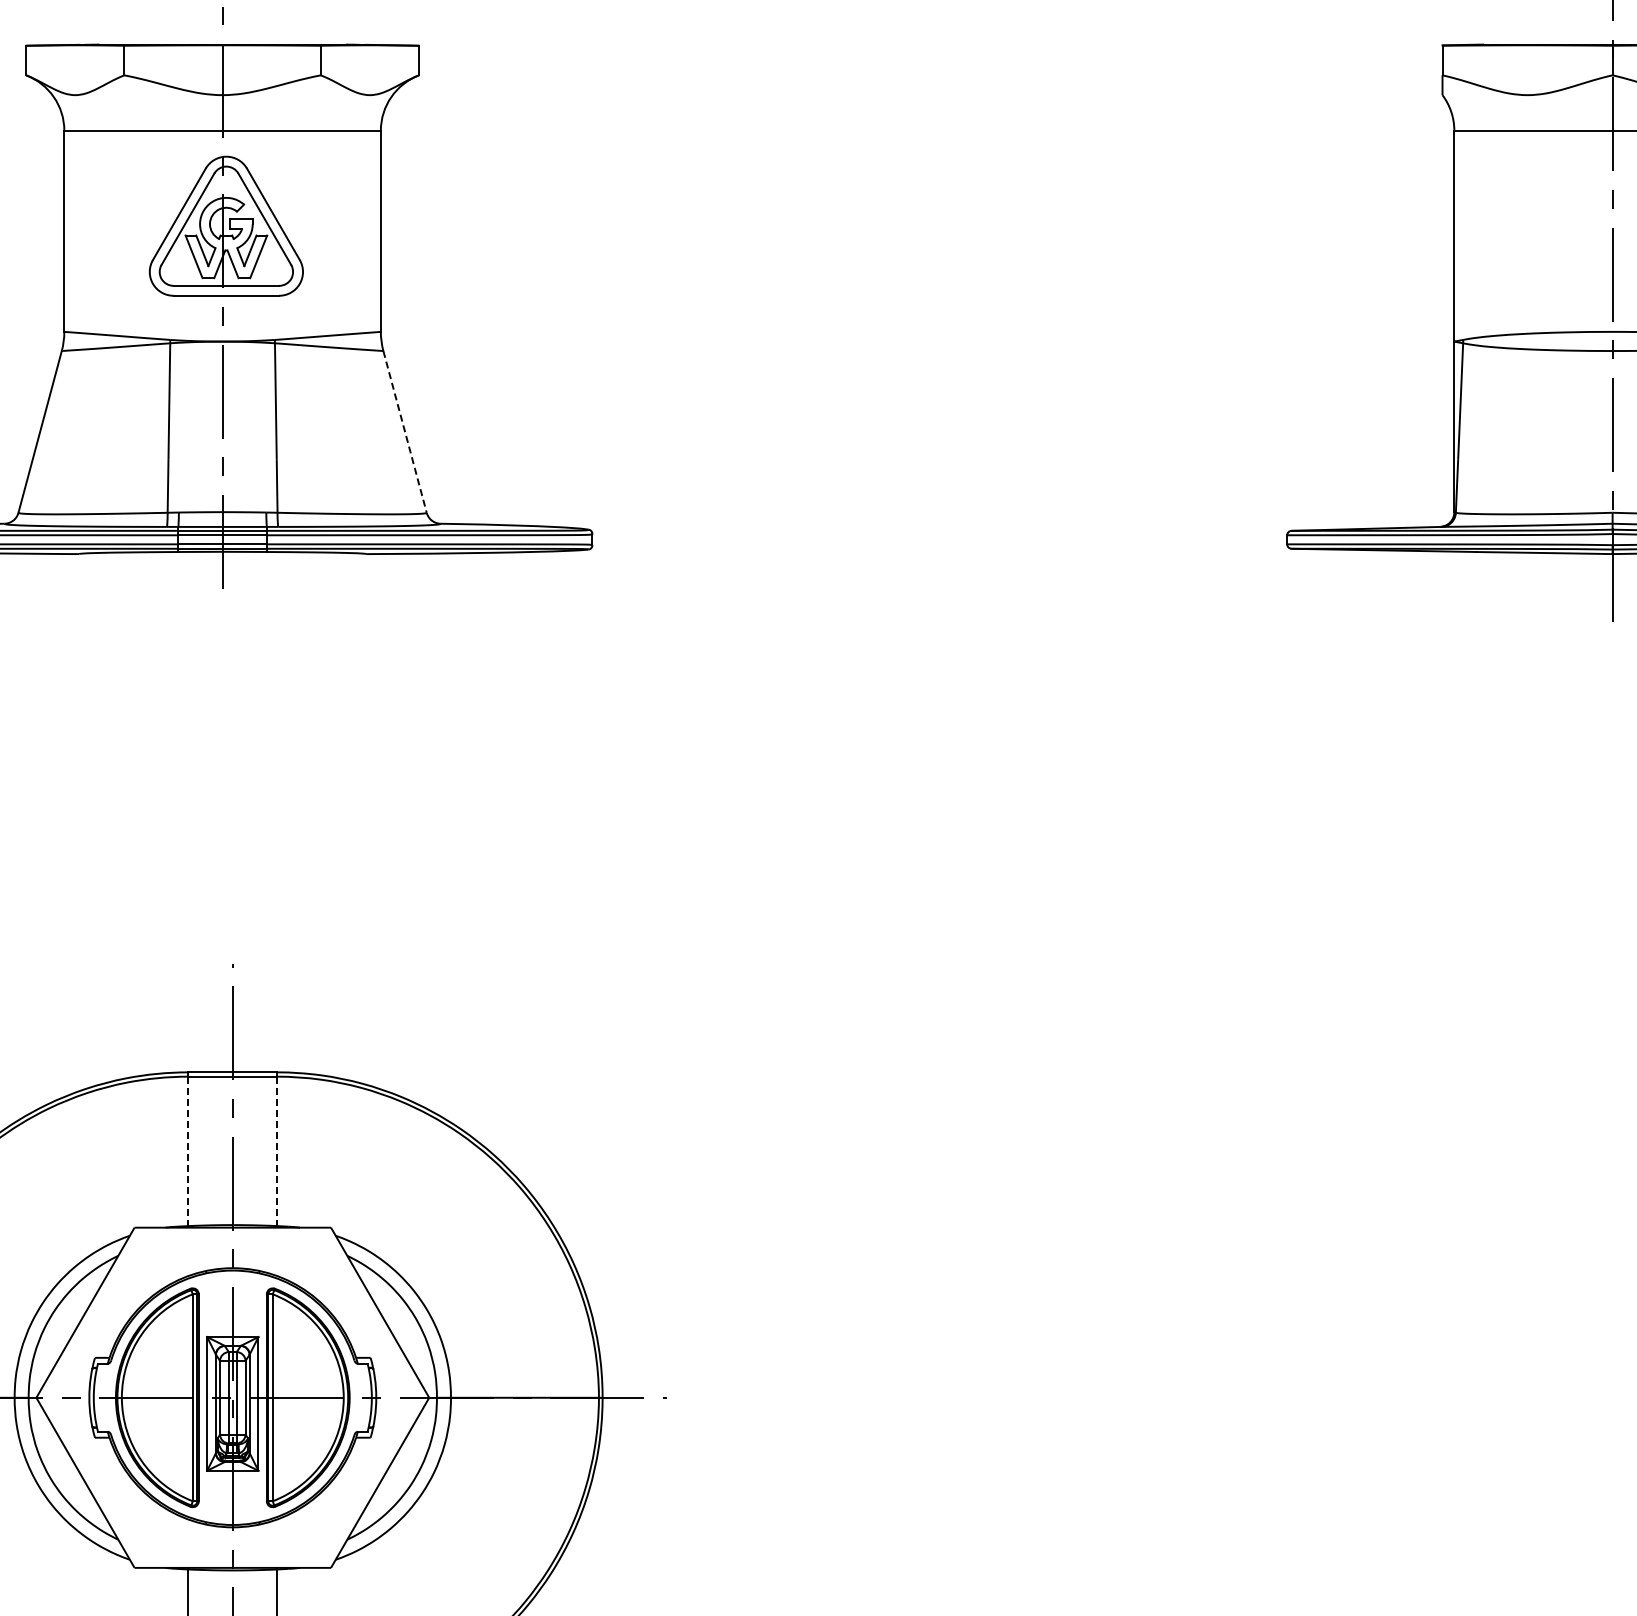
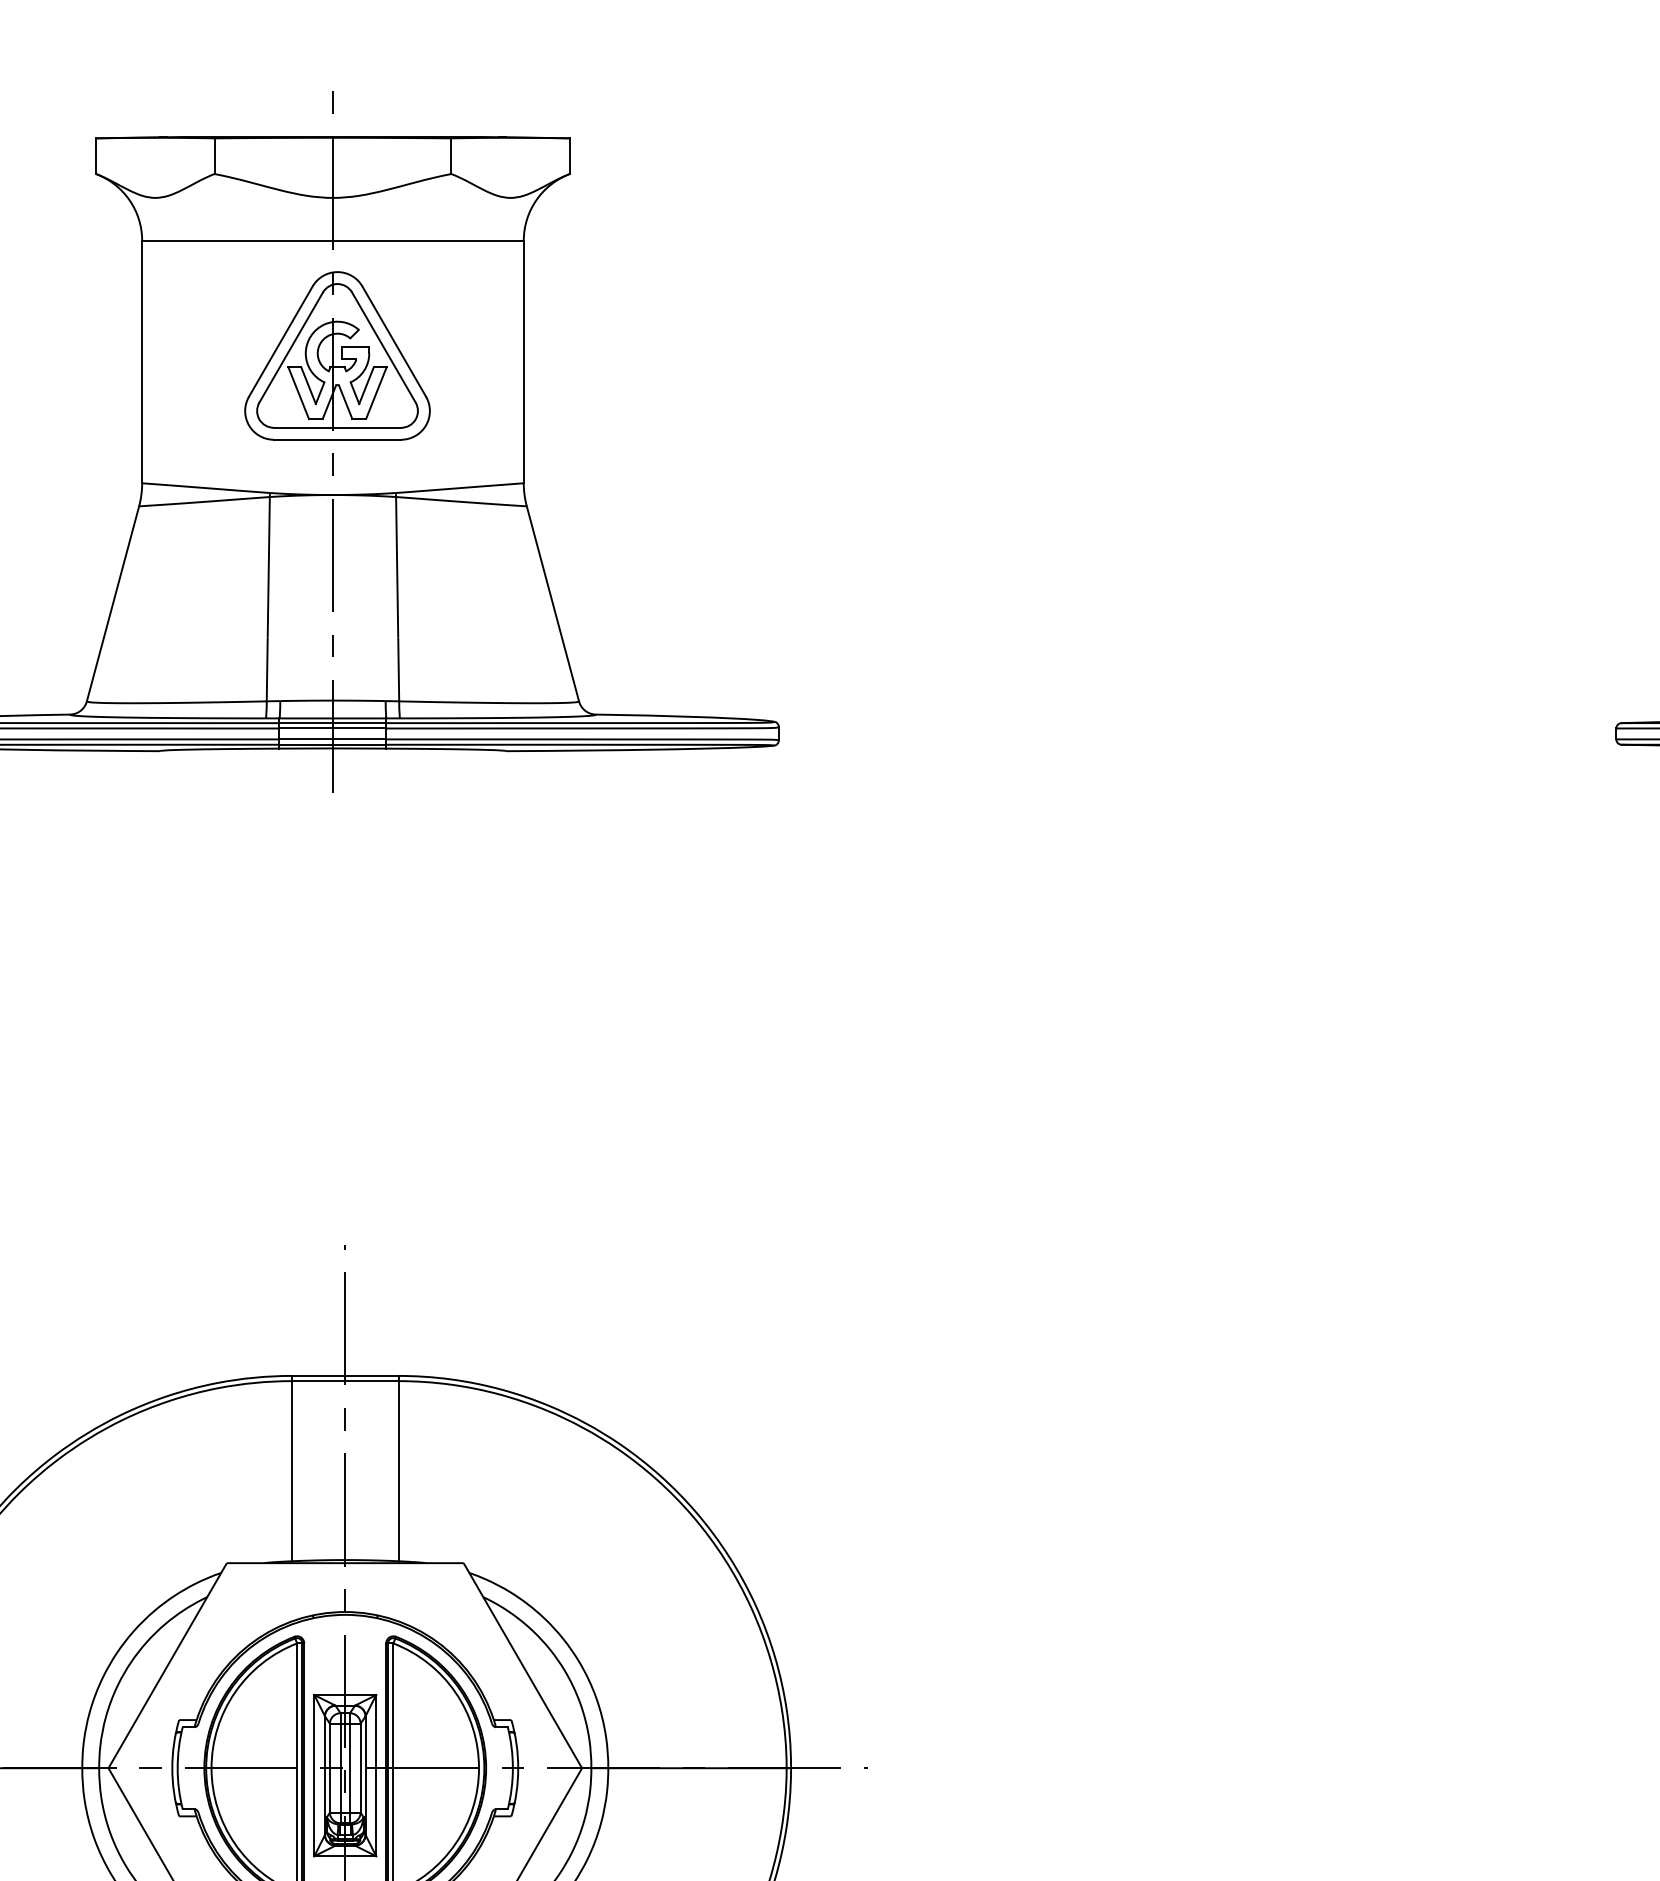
line: (405, 431) -> (553, 603), dashed -> solid
line: (188, 1151) -> (291, 1471), dashed -> solid
line: (277, 1151) -> (399, 1471), dashed -> solid

